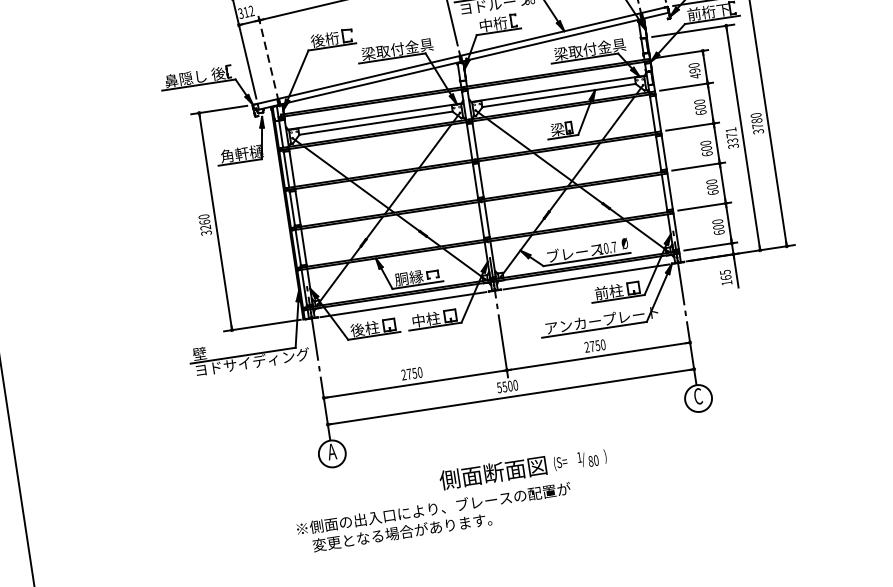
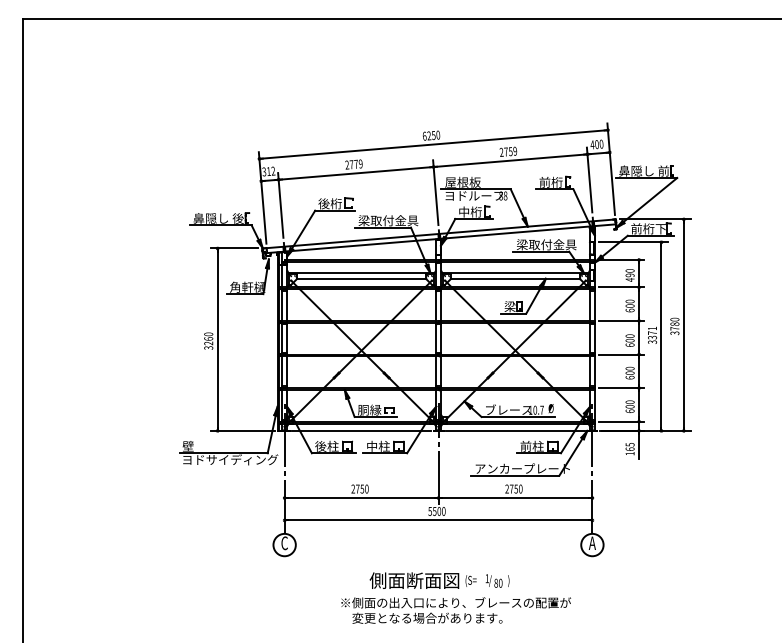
line: (266, 49) -> (280, 204), dashed -> solid
text: (697, 396) -> (591, 543), C -> A
text: (331, 452) -> (284, 543), A -> C
text: (434, 518) -> (455, 610), moved

